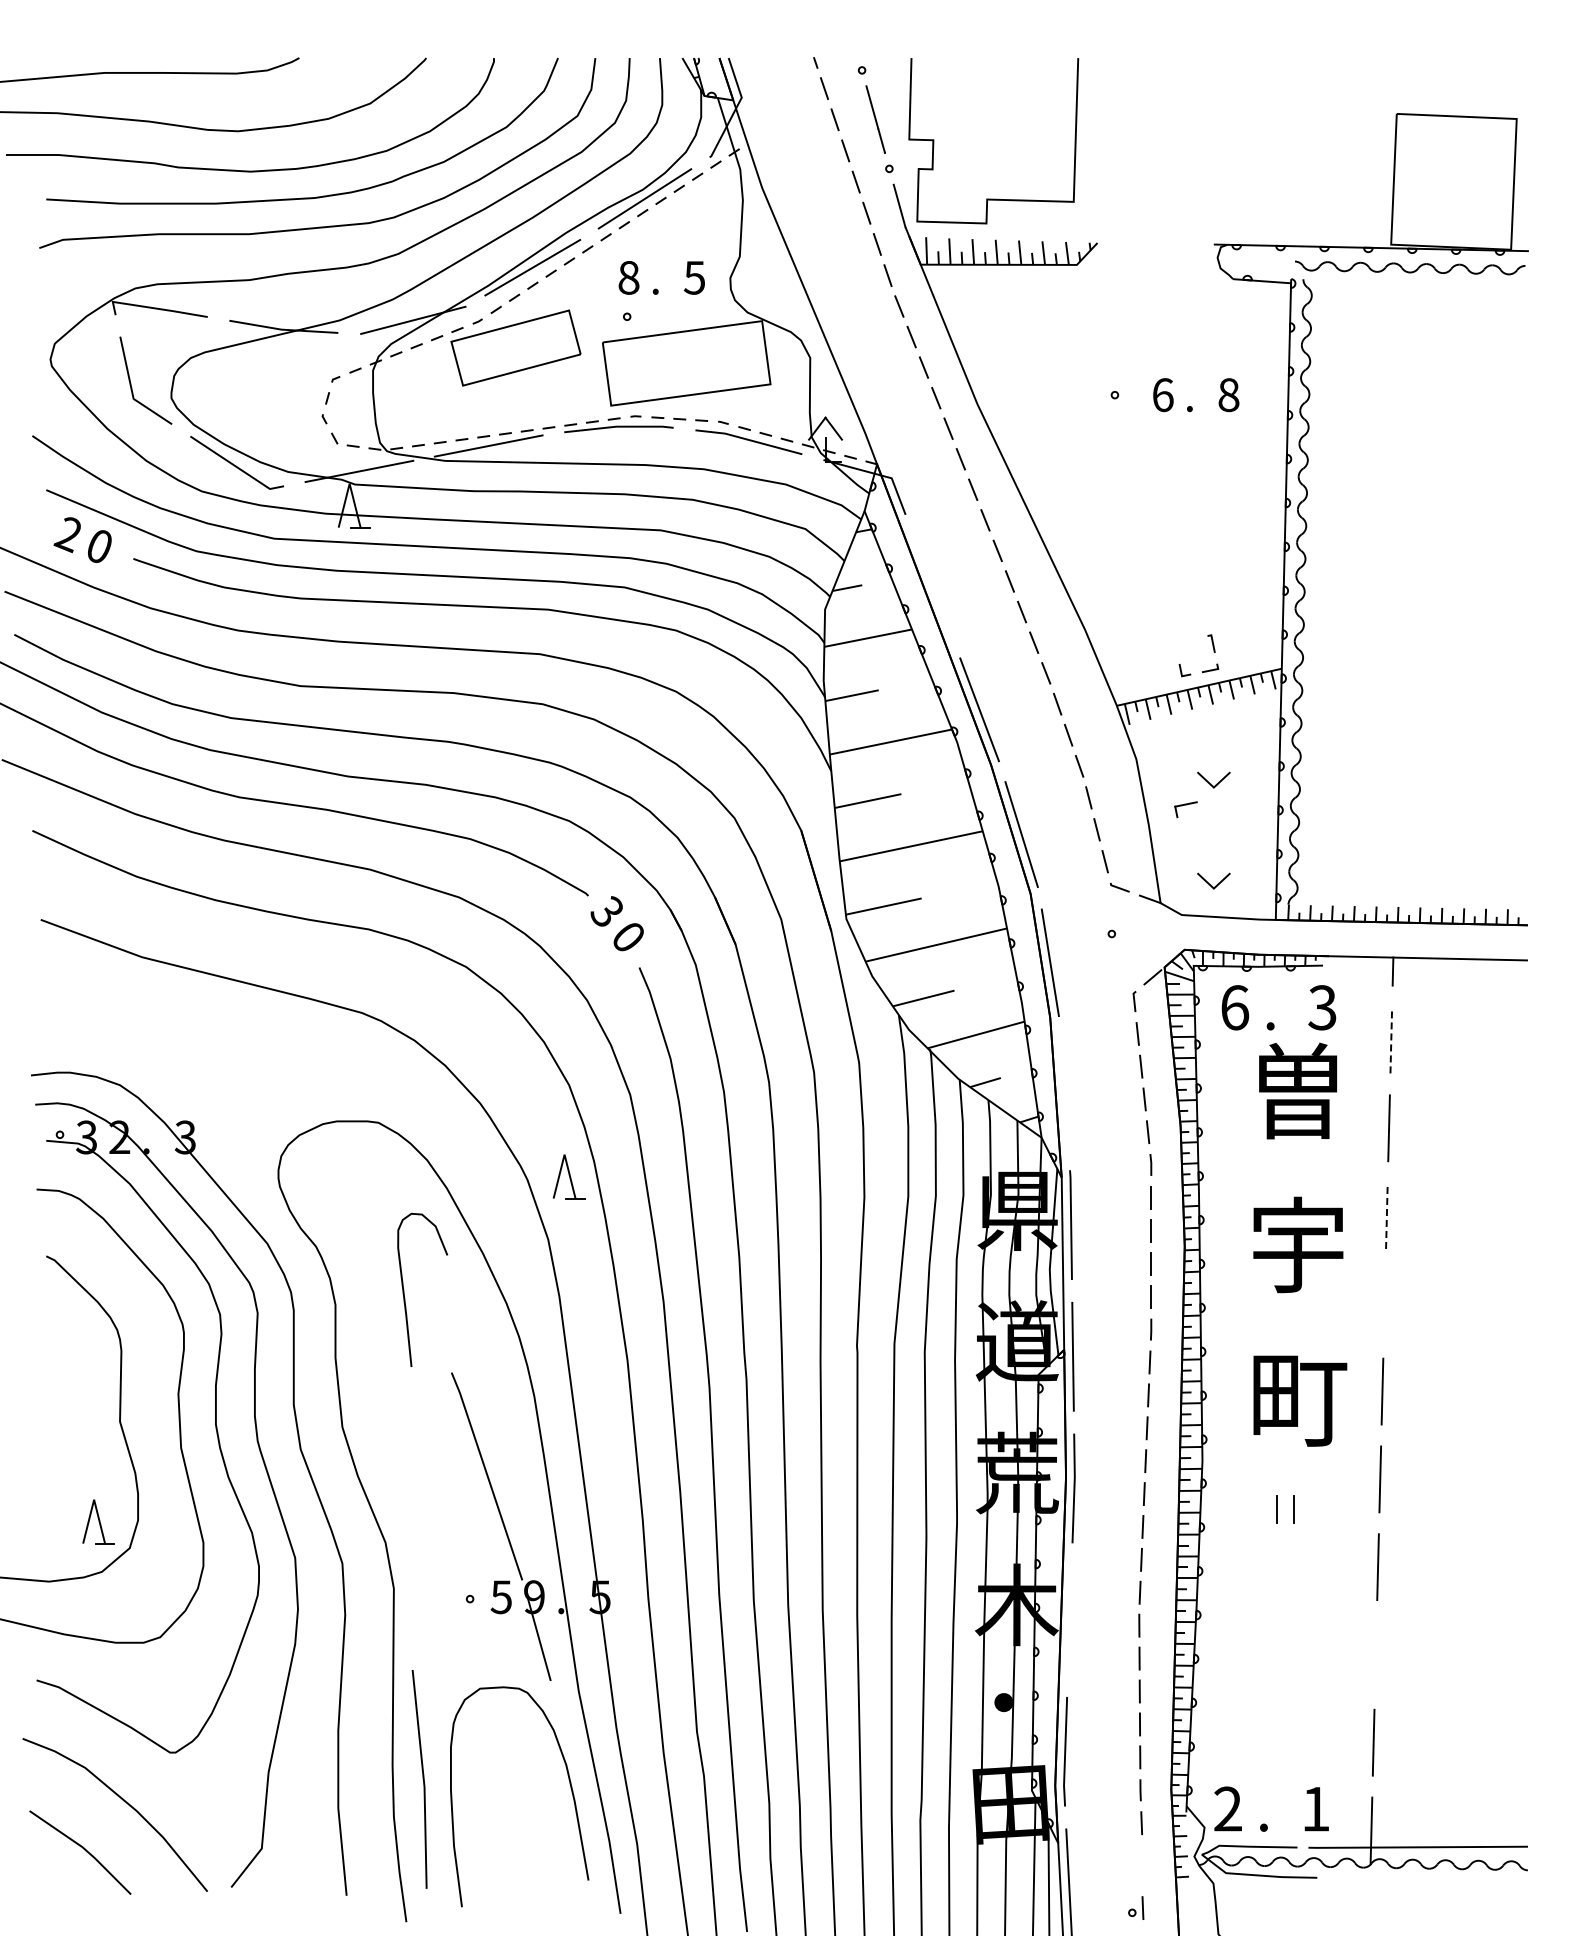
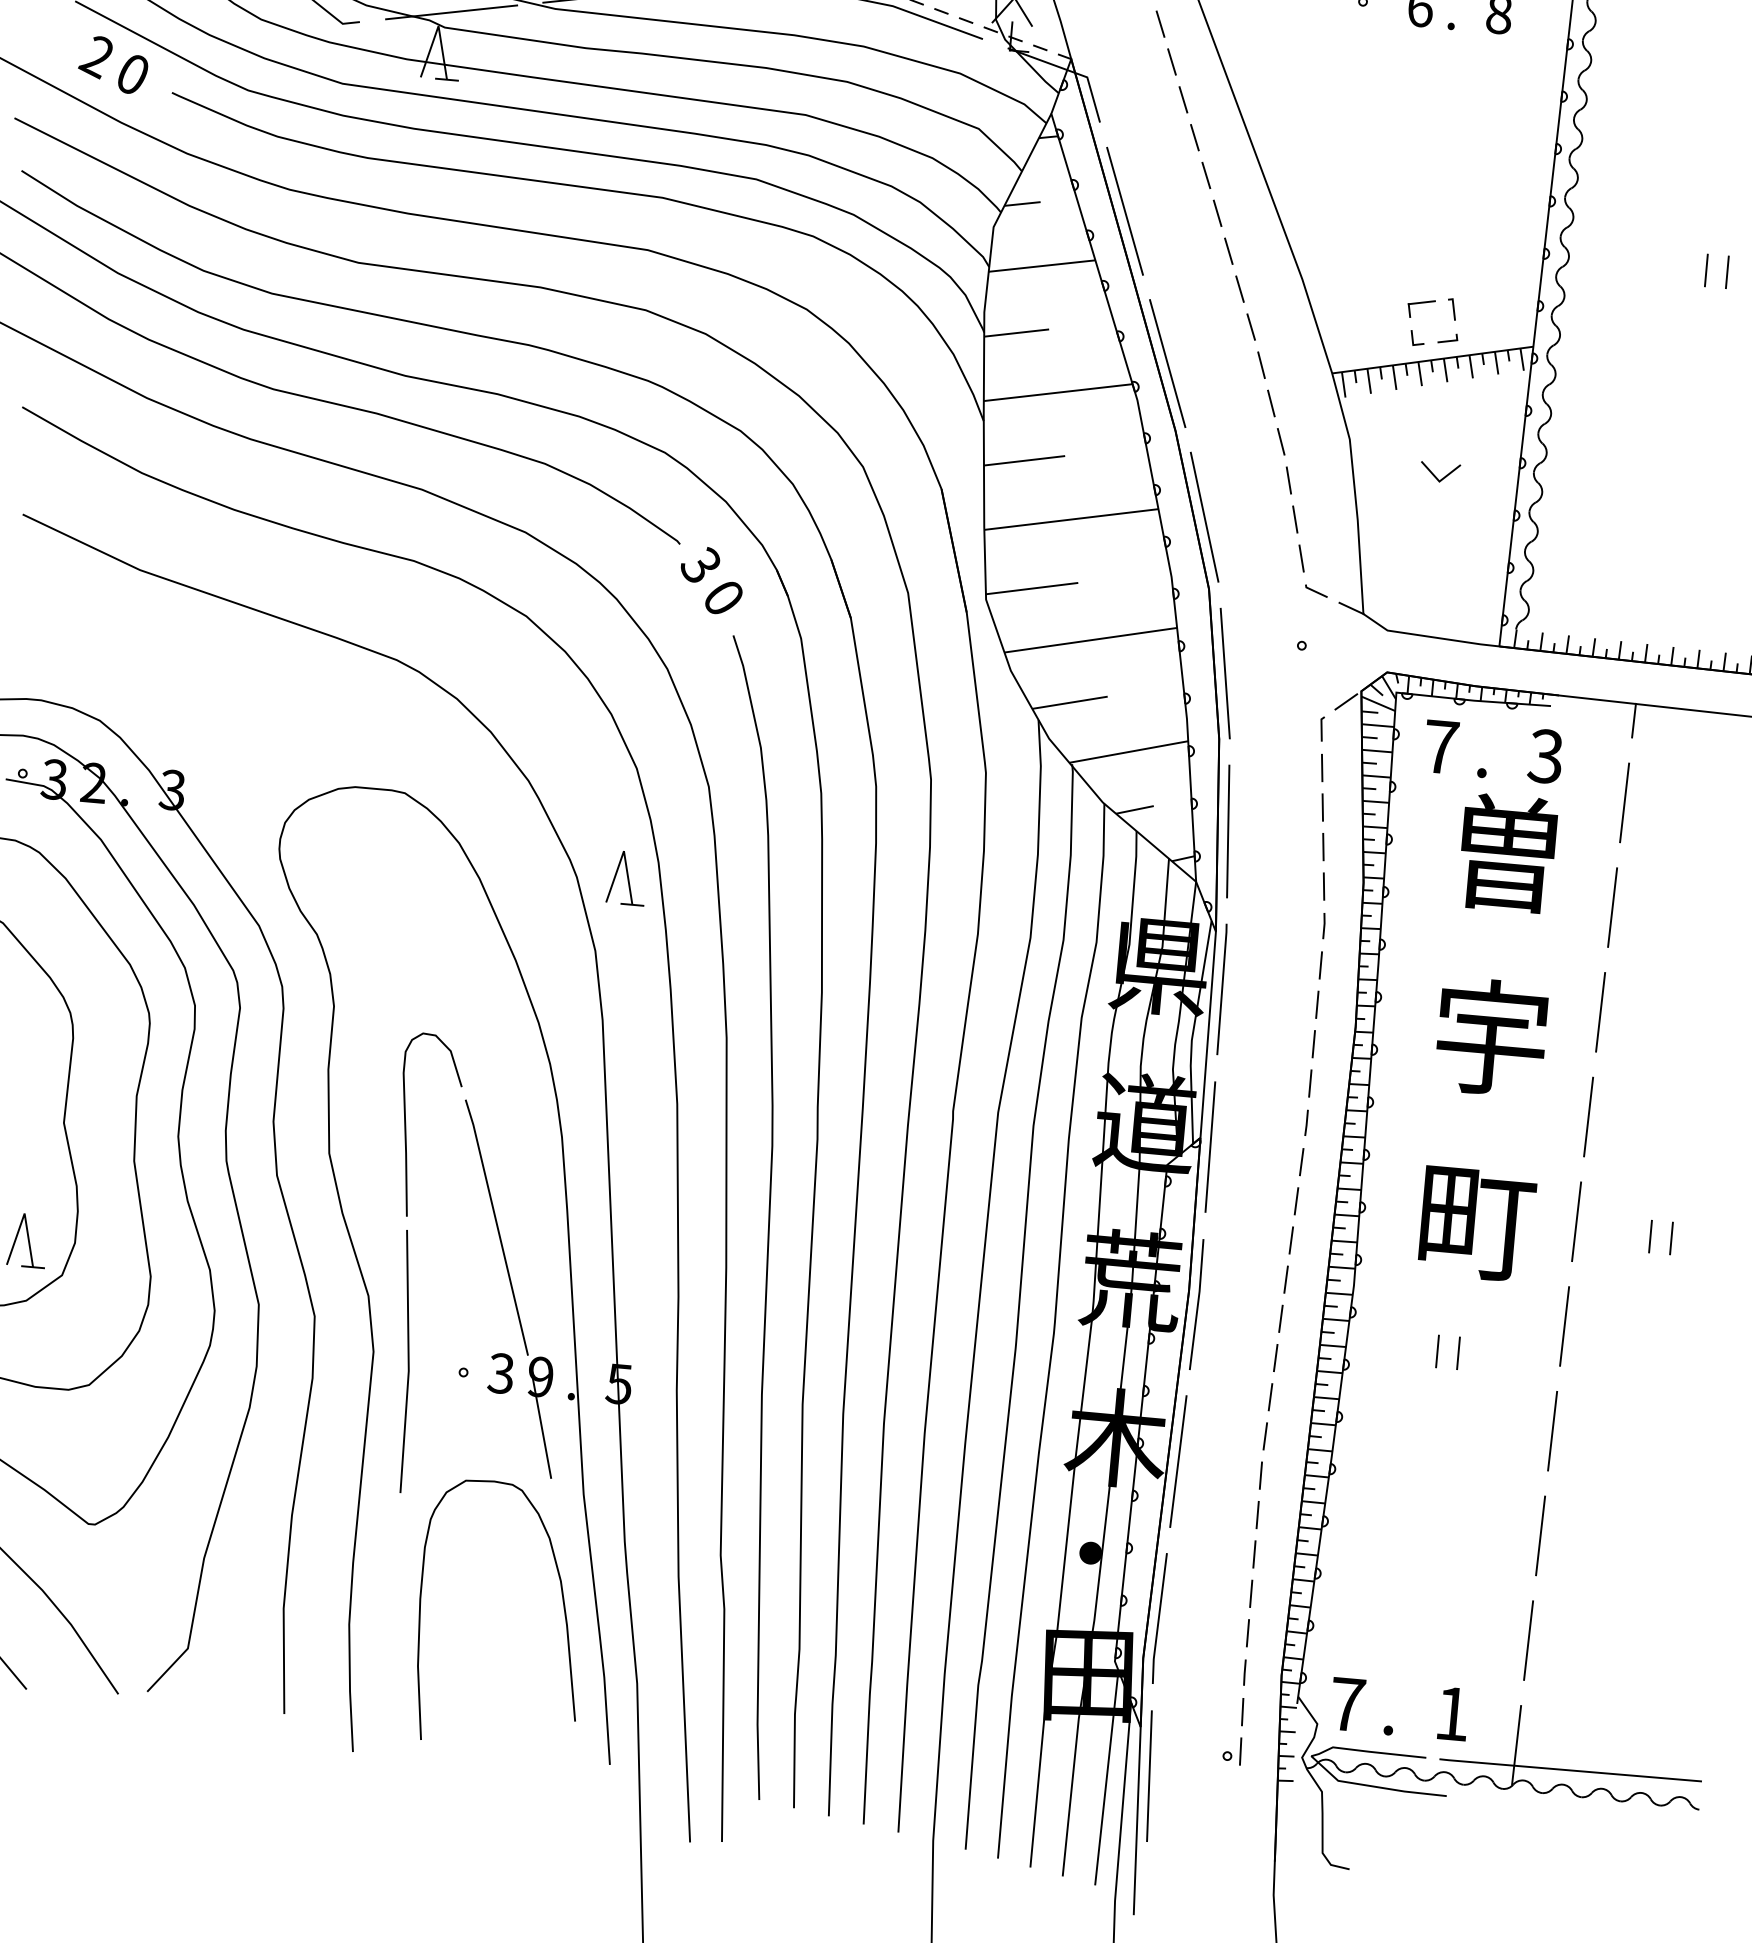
line: (932, 586) -> (1124, 211), added
line: (1419, 592) -> (1706, 270), added
line: (1437, 592) -> (1727, 272), added
part: (1185, 809) -> (1420, 308), moved
line: (1209, 883) -> (1423, 595), removed
text: (1235, 1007) -> (1441, 746), 6 -> 7
line: (1391, 1040) -> (1624, 802), dashed -> solid
line: (1064, 1093) -> (1228, 831), added
line: (1386, 1216) -> (1600, 1012), dashed -> solid
curve: (404, 1289) -> (406, 1123), moved
line: (1384, 1303) -> (1588, 1116), added
line: (1444, 1398) -> (1650, 1236), added
line: (1462, 1398) -> (1671, 1238), added
text: (501, 1596) -> (501, 1372), 5 -> 3
line: (1069, 1619) -> (1178, 1460), added
line: (1375, 1654) -> (1540, 1535), added
line: (422, 1779) -> (407, 1361), moved
text: (1228, 1808) -> (1348, 1703), 2 -> 7
part: (1136, 1907) -> (1232, 1750), moved

